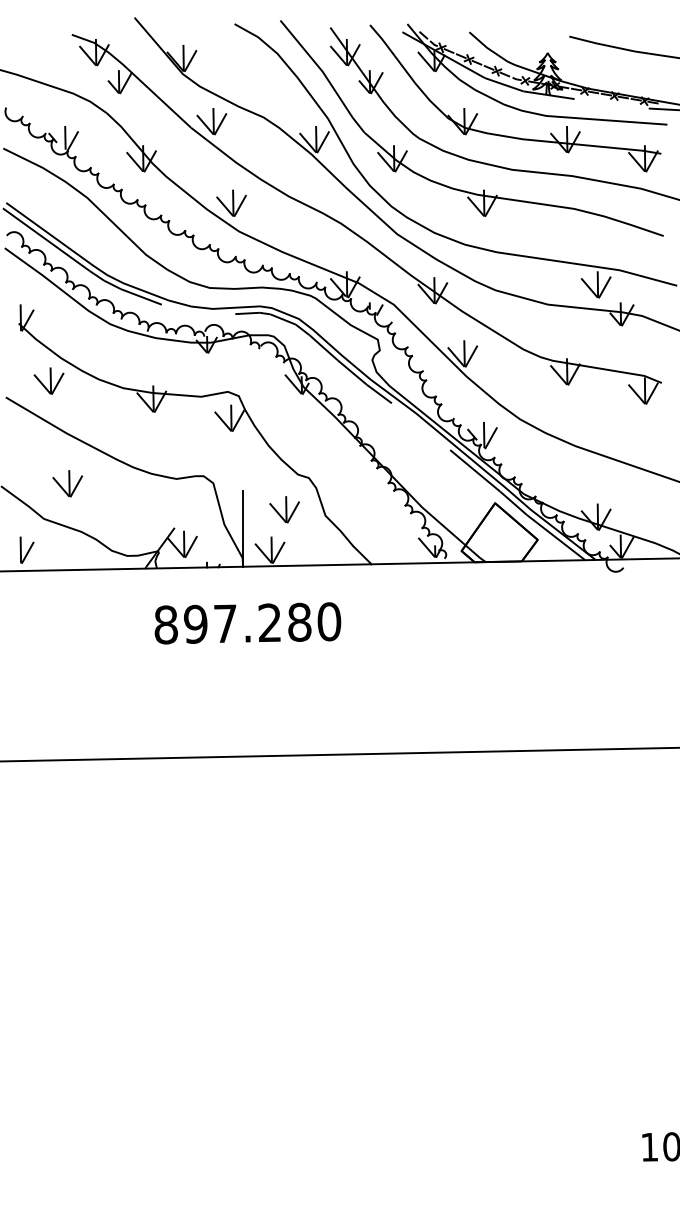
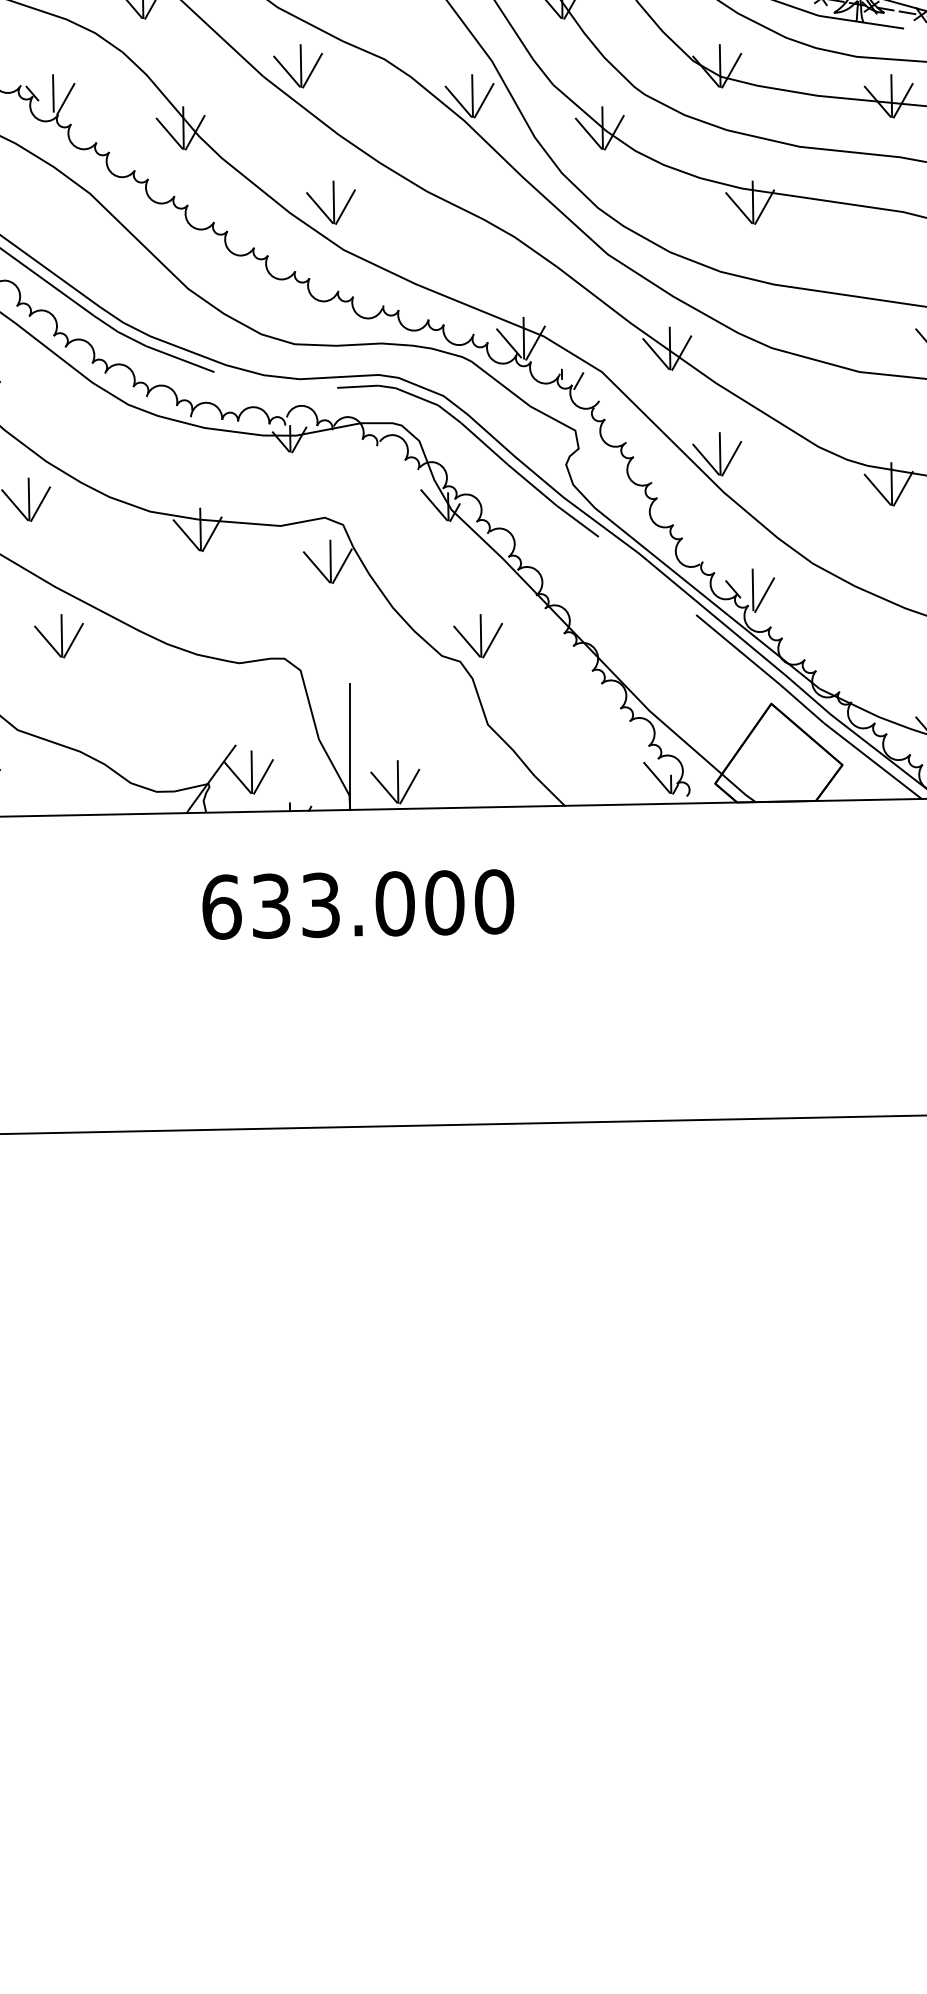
part: (67, 483) -> (58, 635), moved
part: (284, 509) -> (477, 635), moved
text: (232, 623) -> (332, 904), 897.280 -> 633.000

